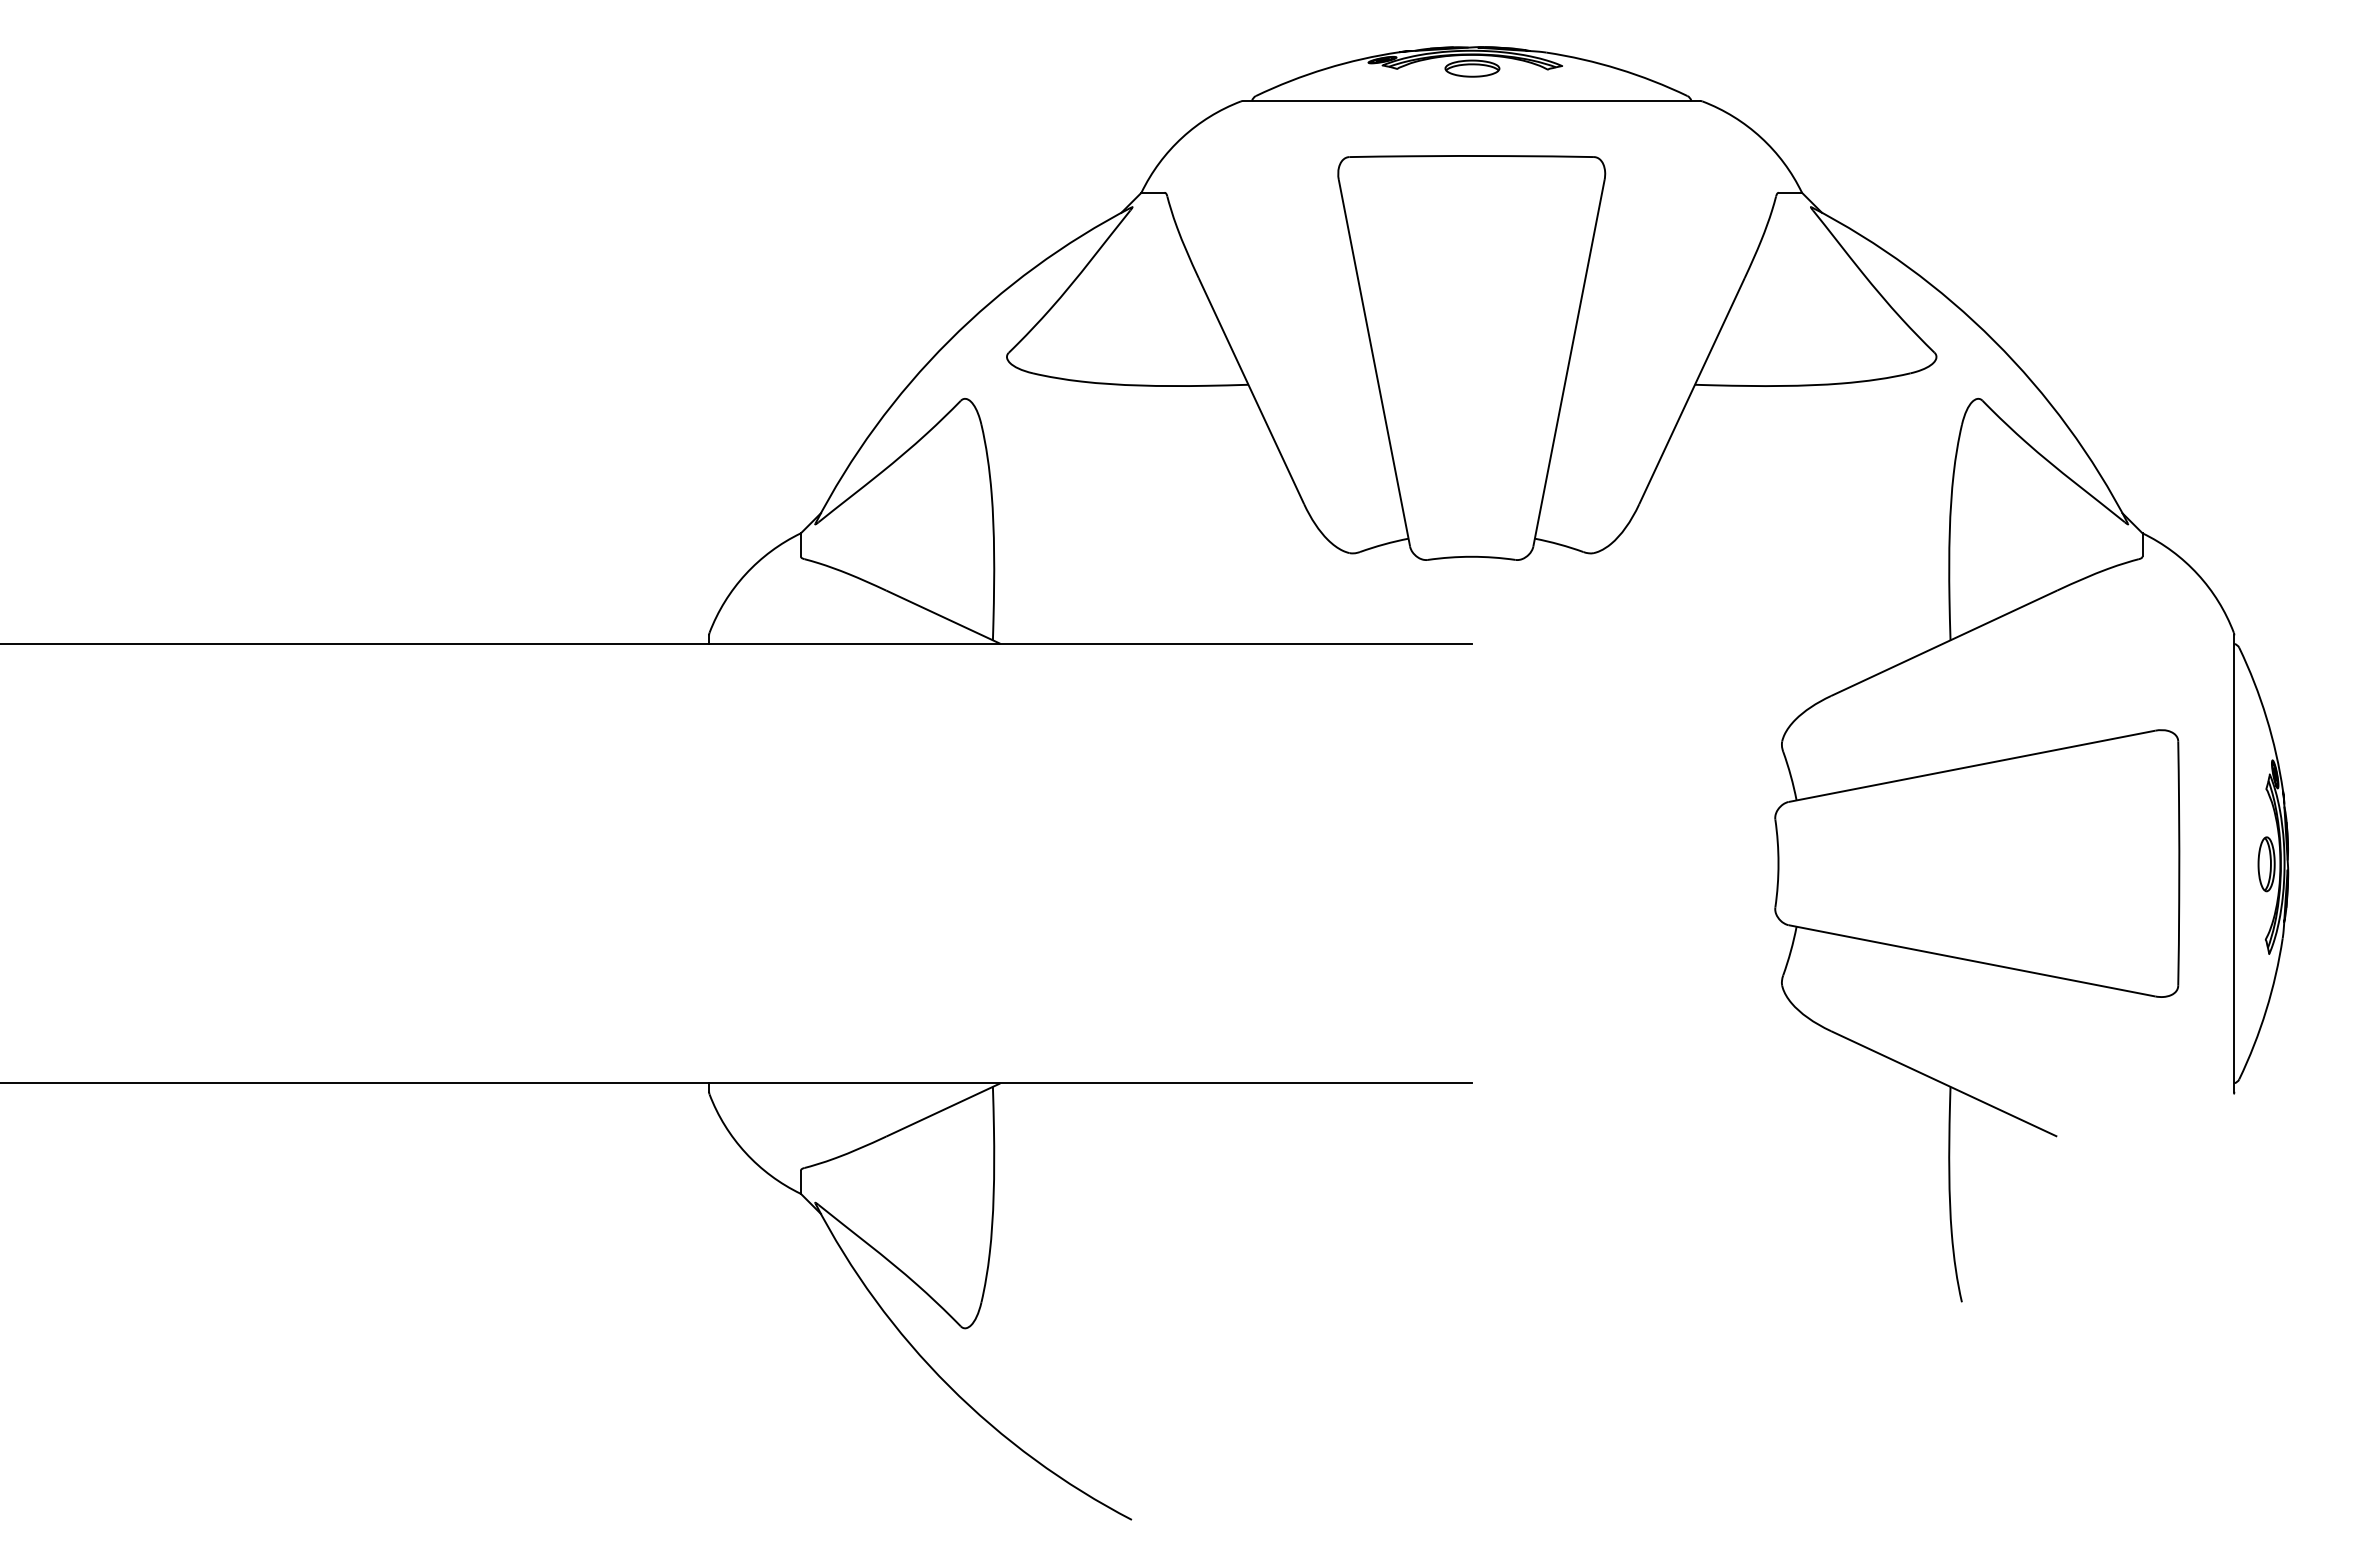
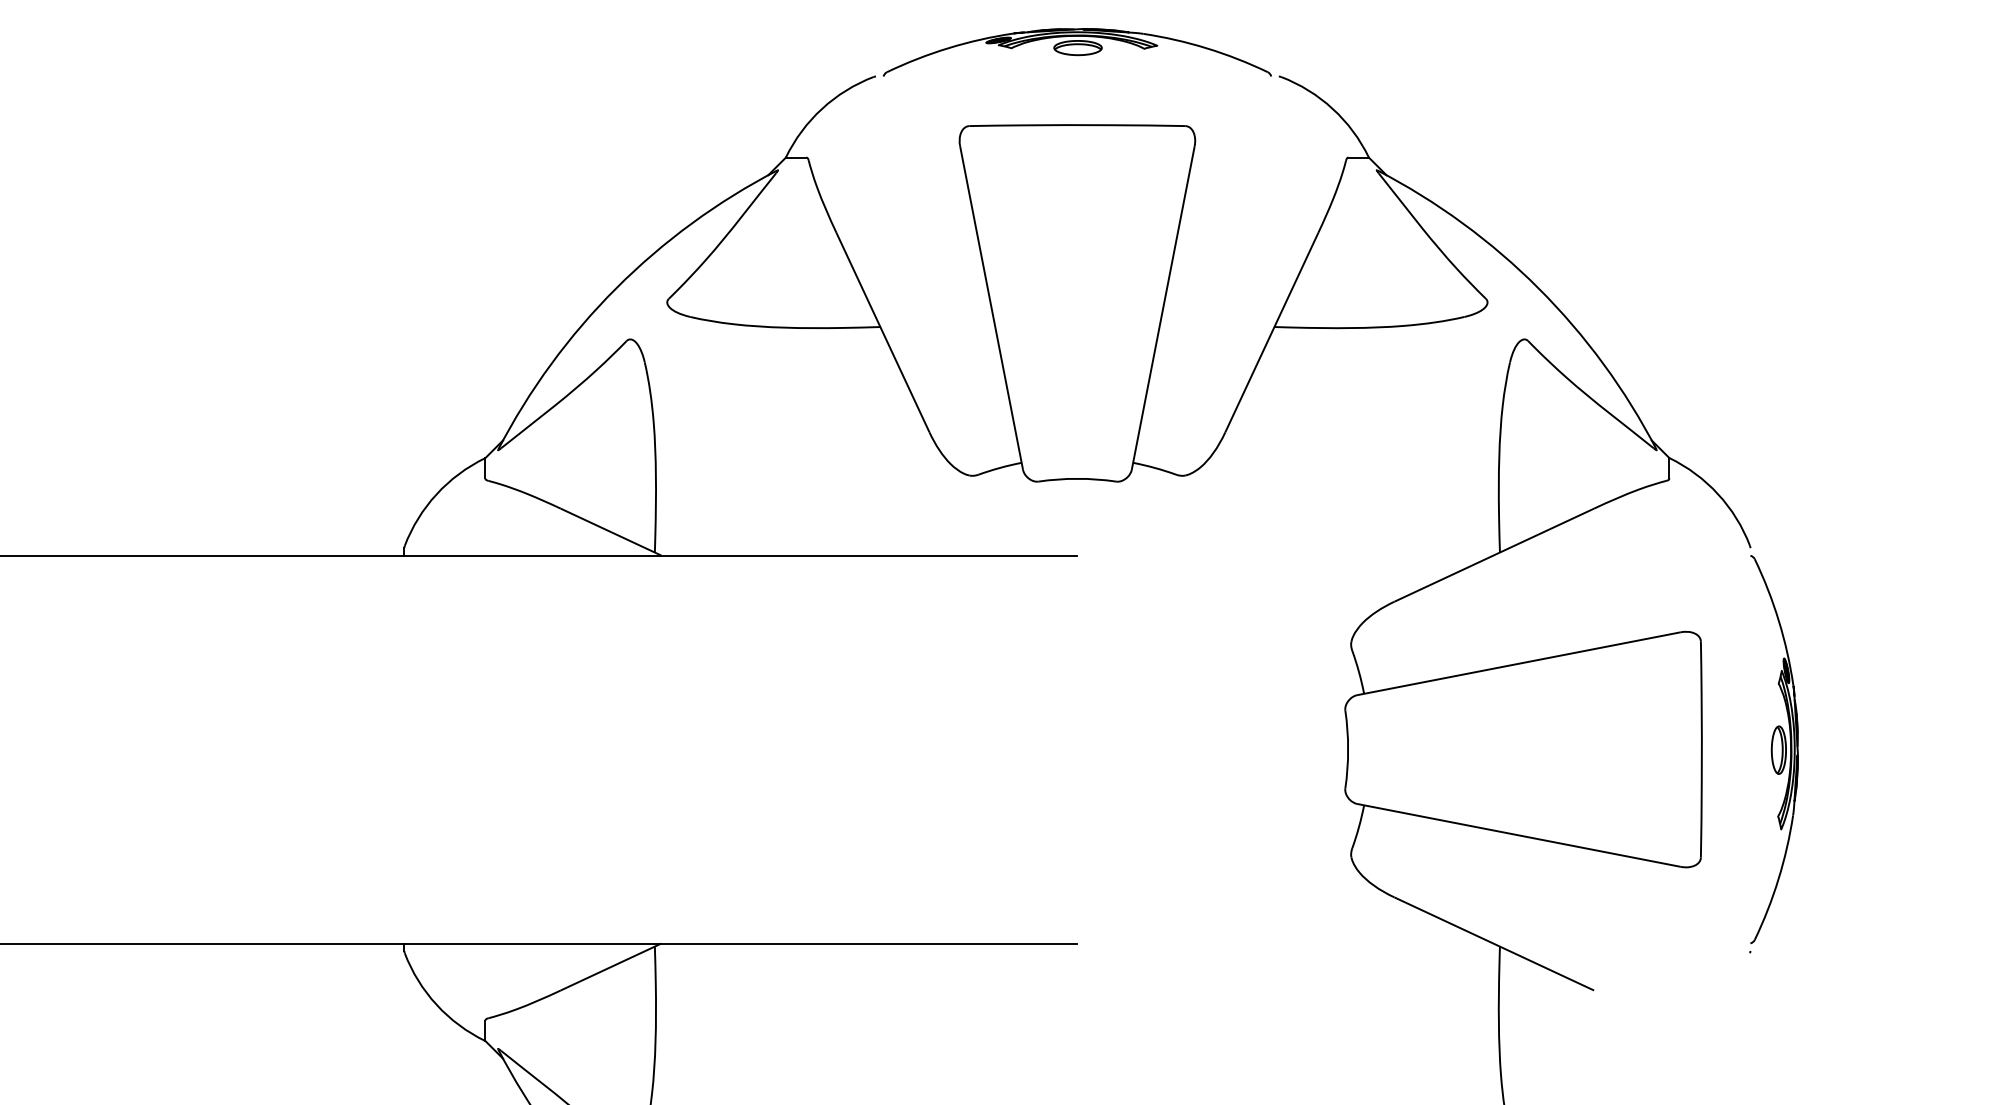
line: (1471, 100) -> (1077, 76), removed
line: (2234, 863) -> (1750, 749), removed

